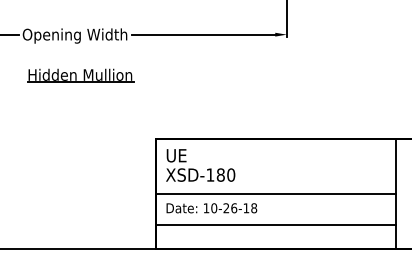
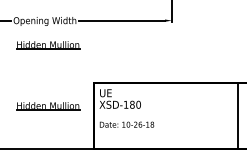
part: (80, 177) -> (48, 106), added
line: (276, 194) -> (165, 116), removed
line: (276, 224) -> (165, 134), removed

